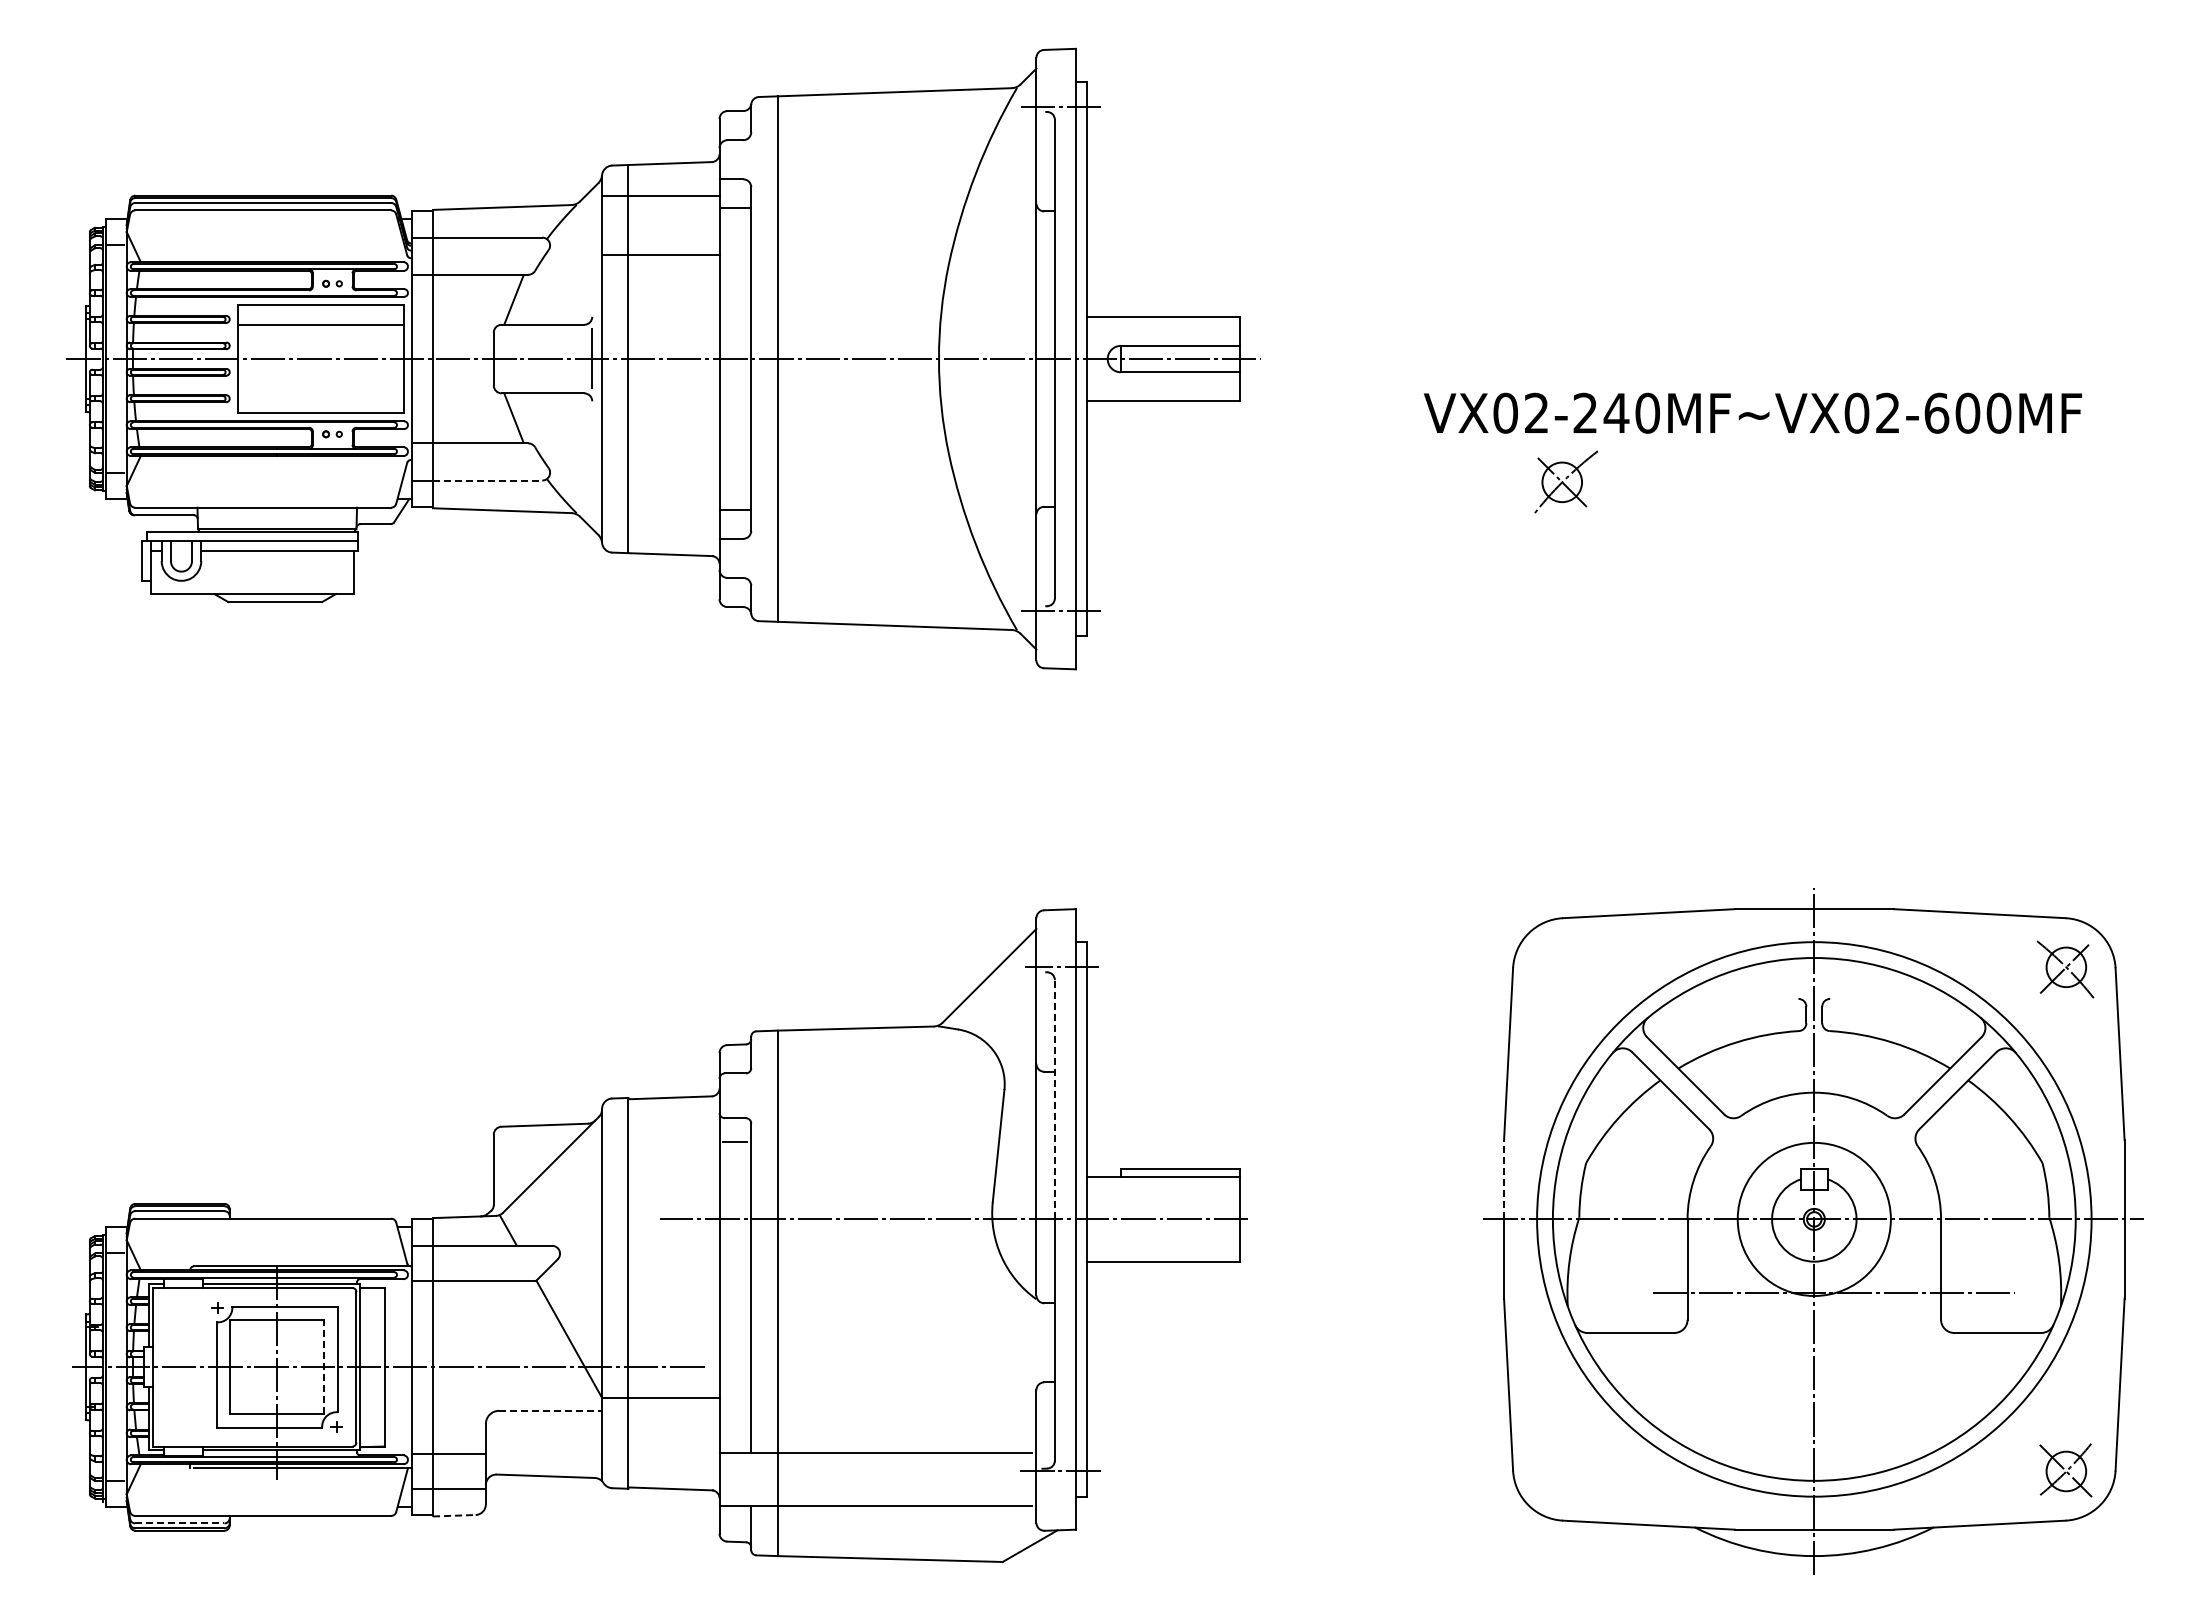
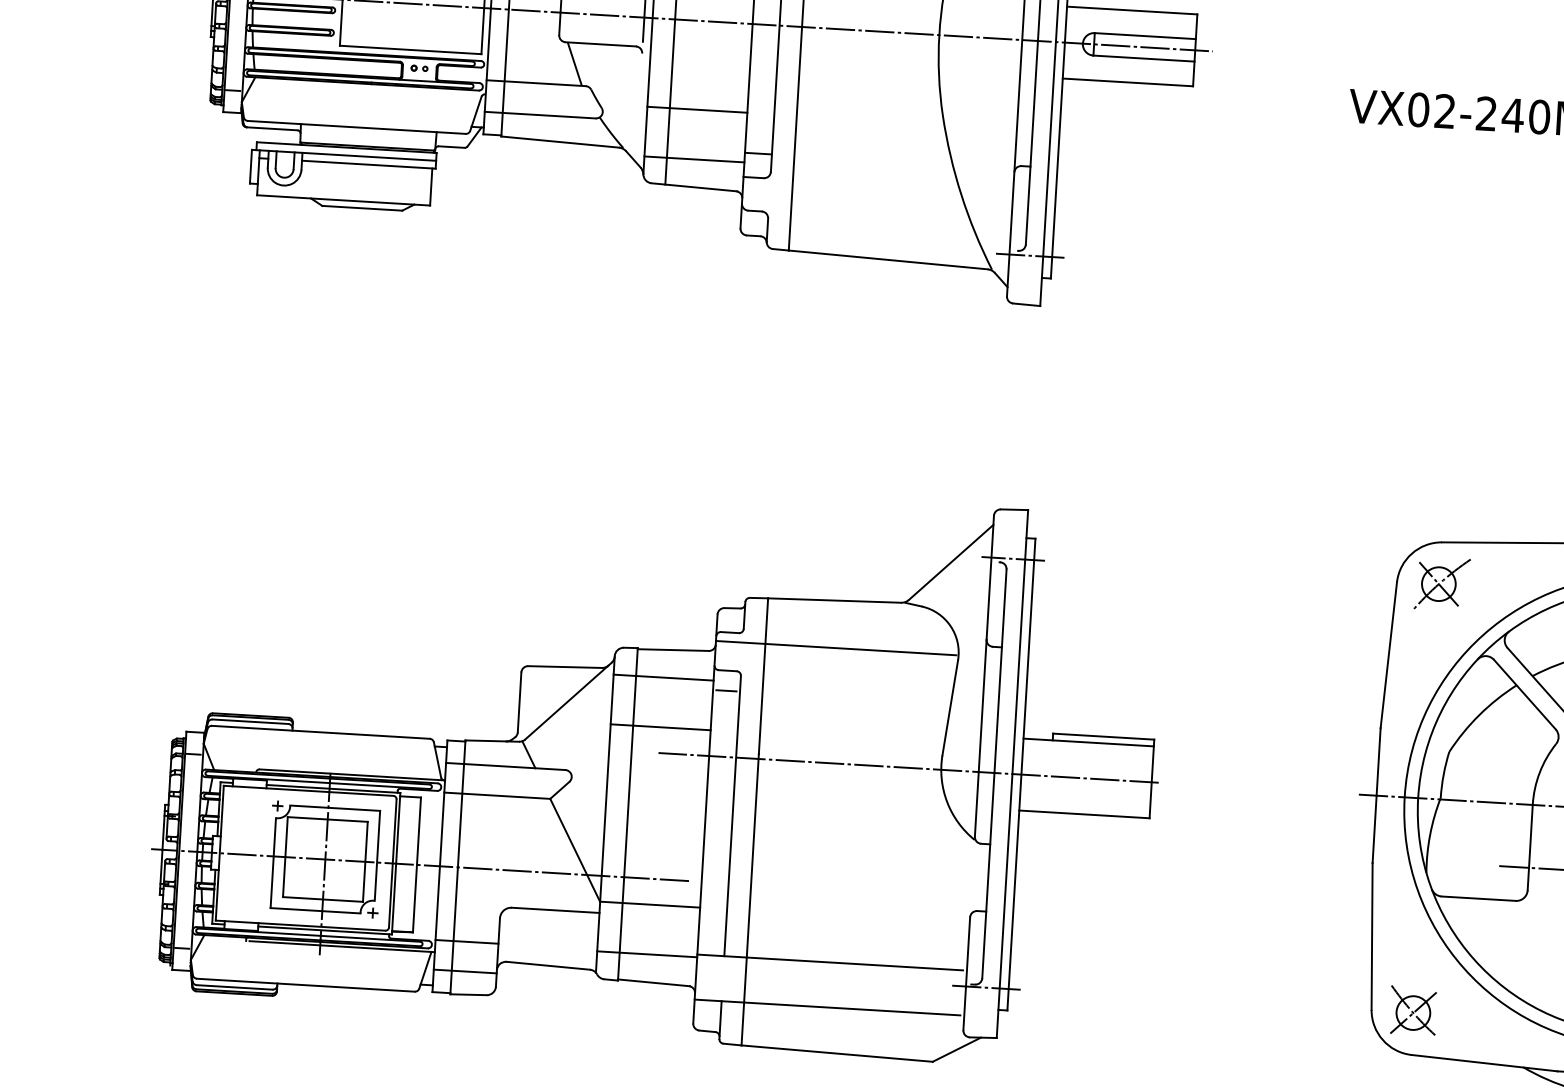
line: (660, 463) -> (697, 109), added
line: (487, 480) -> (549, 115), dashed -> solid
part: (1566, 481) -> (1442, 583), moved
line: (660, 521) -> (694, 159), added
line: (860, 1084) -> (835, 648), added
line: (1054, 1099) -> (1000, 670), dashed -> solid
line: (660, 1130) -> (663, 677), added
line: (1504, 1179) -> (1379, 761), dashed -> solid
line: (660, 1189) -> (660, 727), added
line: (324, 1366) -> (365, 861), dashed -> solid
line: (551, 1410) -> (556, 910), dashed -> solid
line: (660, 1455) -> (646, 953), added
part: (1561, 1468) -> (1412, 1010), added
line: (454, 1515) -> (468, 994), dashed -> solid
line: (179, 1523) -> (234, 987), dashed -> solid

